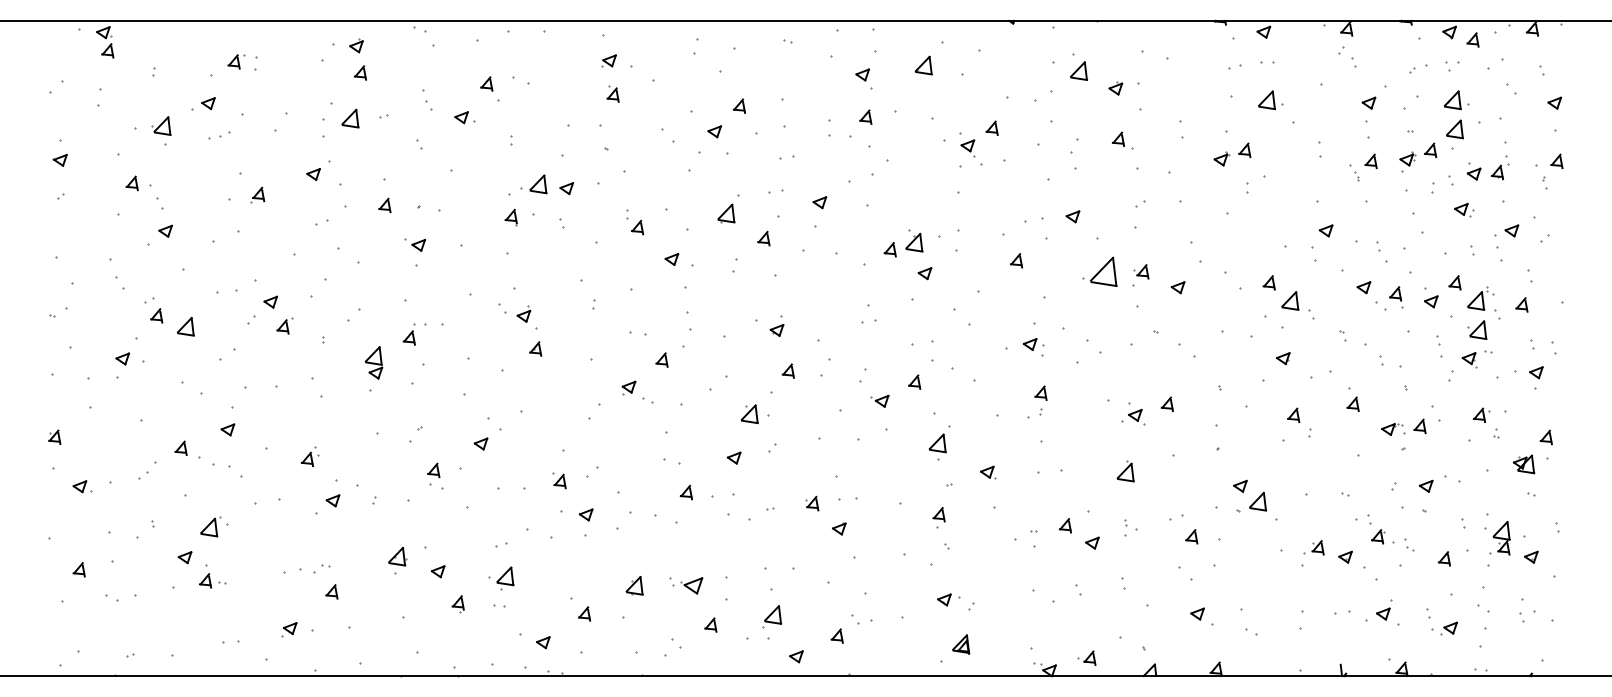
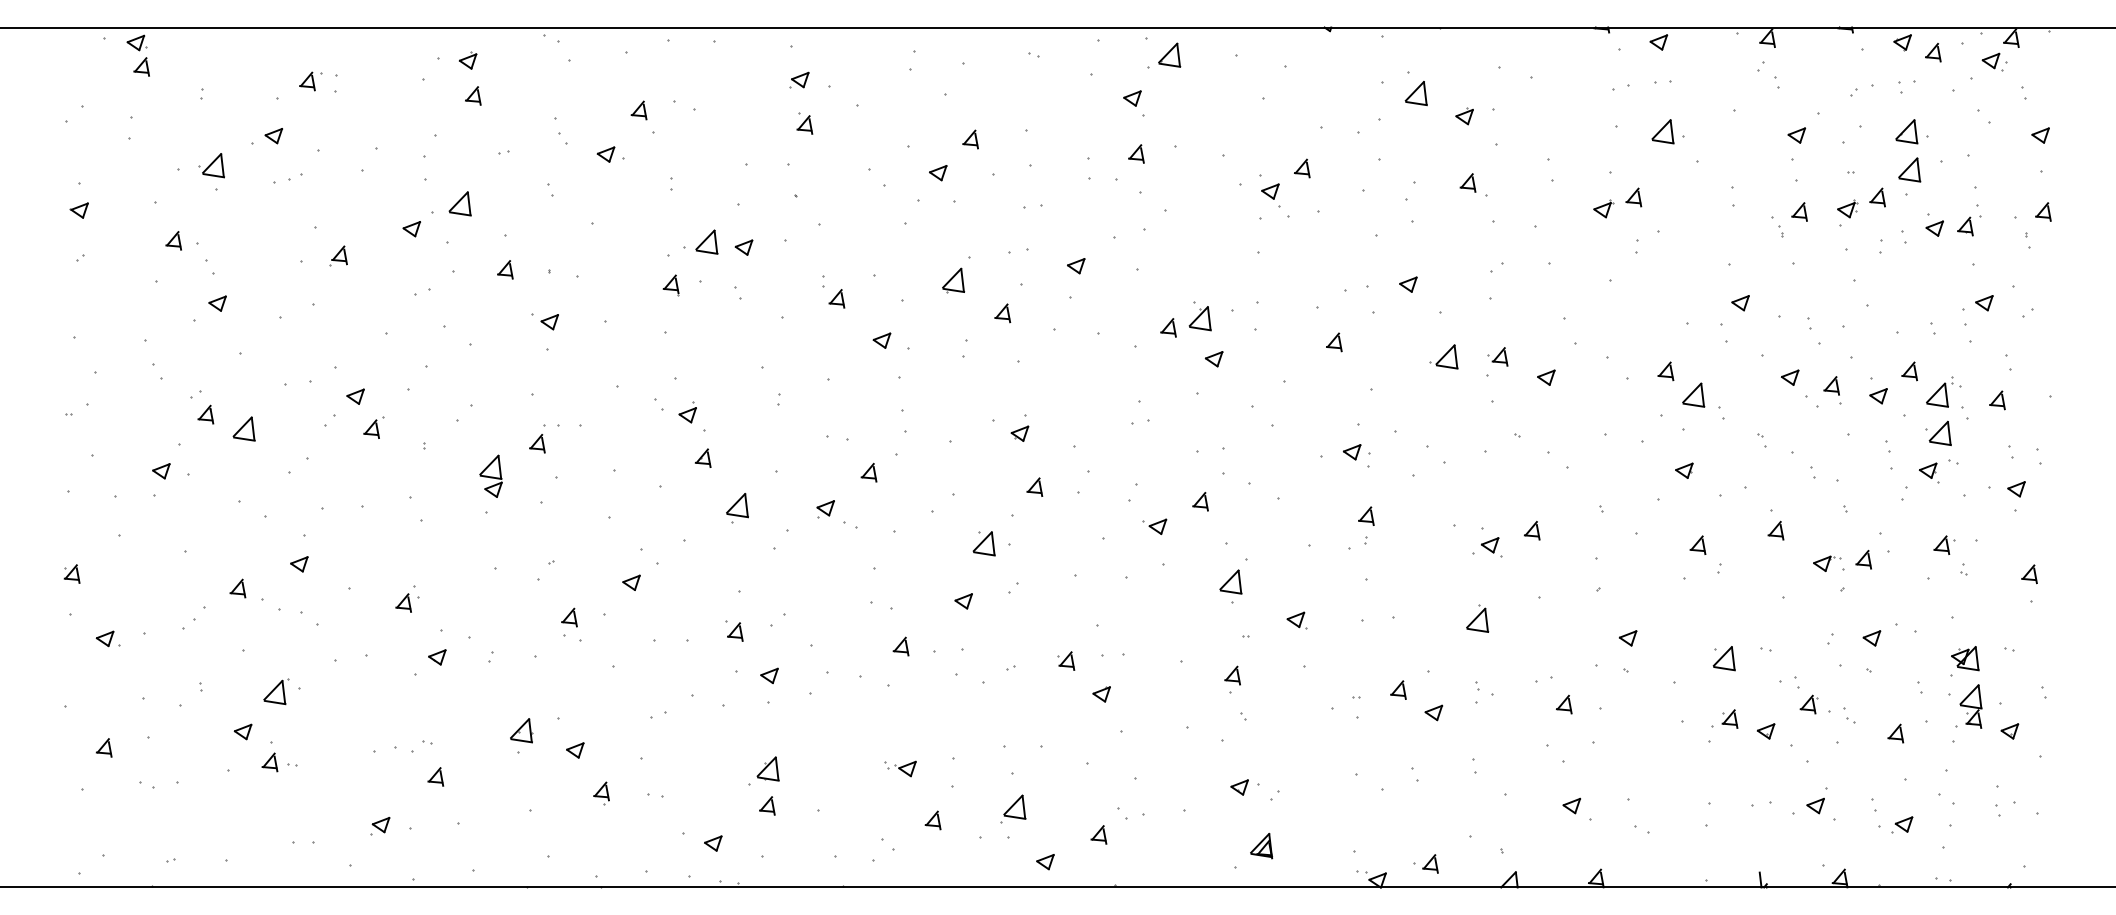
part: (923, 65) -> (1169, 54), moved
part: (349, 118) -> (459, 203), moved
part: (1463, 209) -> (1994, 61), moved
part: (1099, 271) -> (1443, 356), size x0.62
part: (1524, 464) -> (1965, 658), moved
part: (1257, 501) -> (1723, 658), moved
part: (505, 578) -> (737, 508), moved
part: (634, 585) -> (767, 768), moved
part: (685, 585) -> (900, 768), size x0.71

